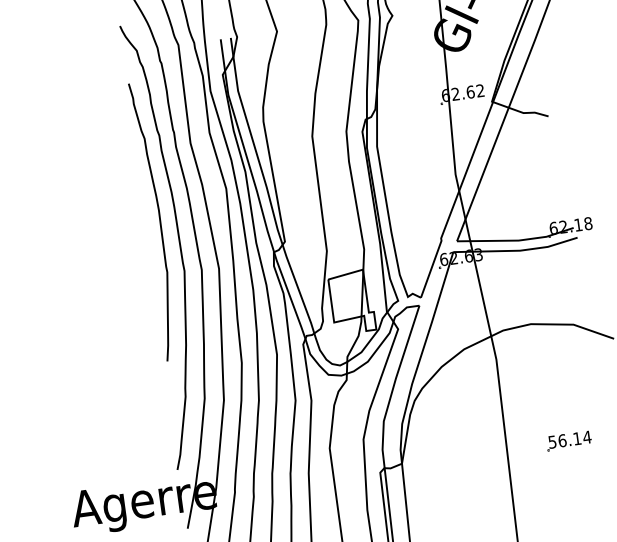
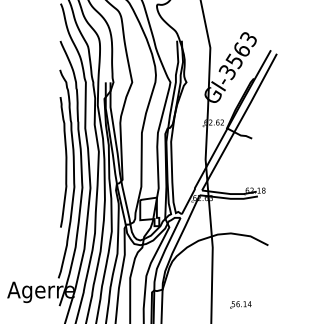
part: (567, 440) -> (240, 304), moved

